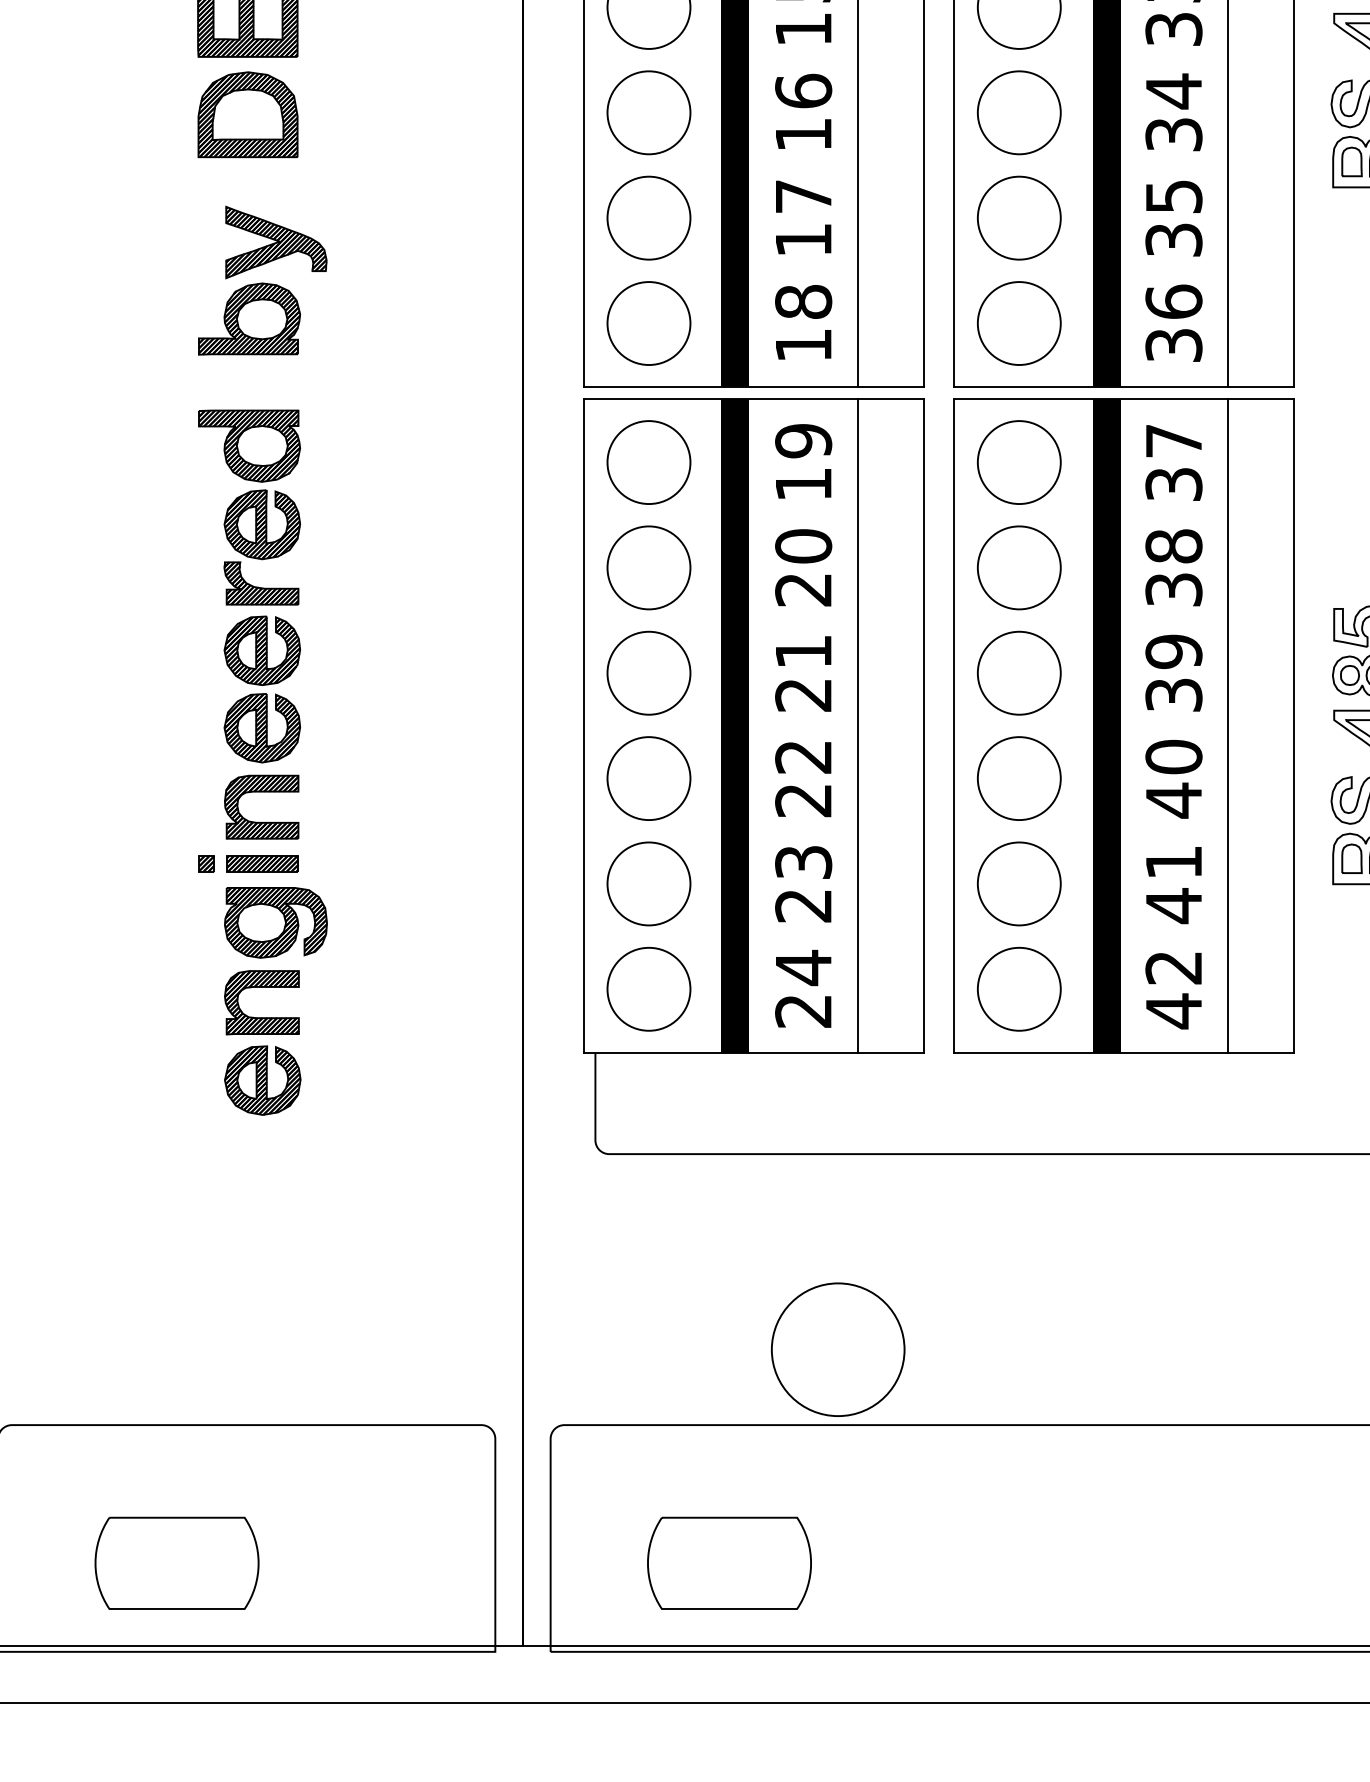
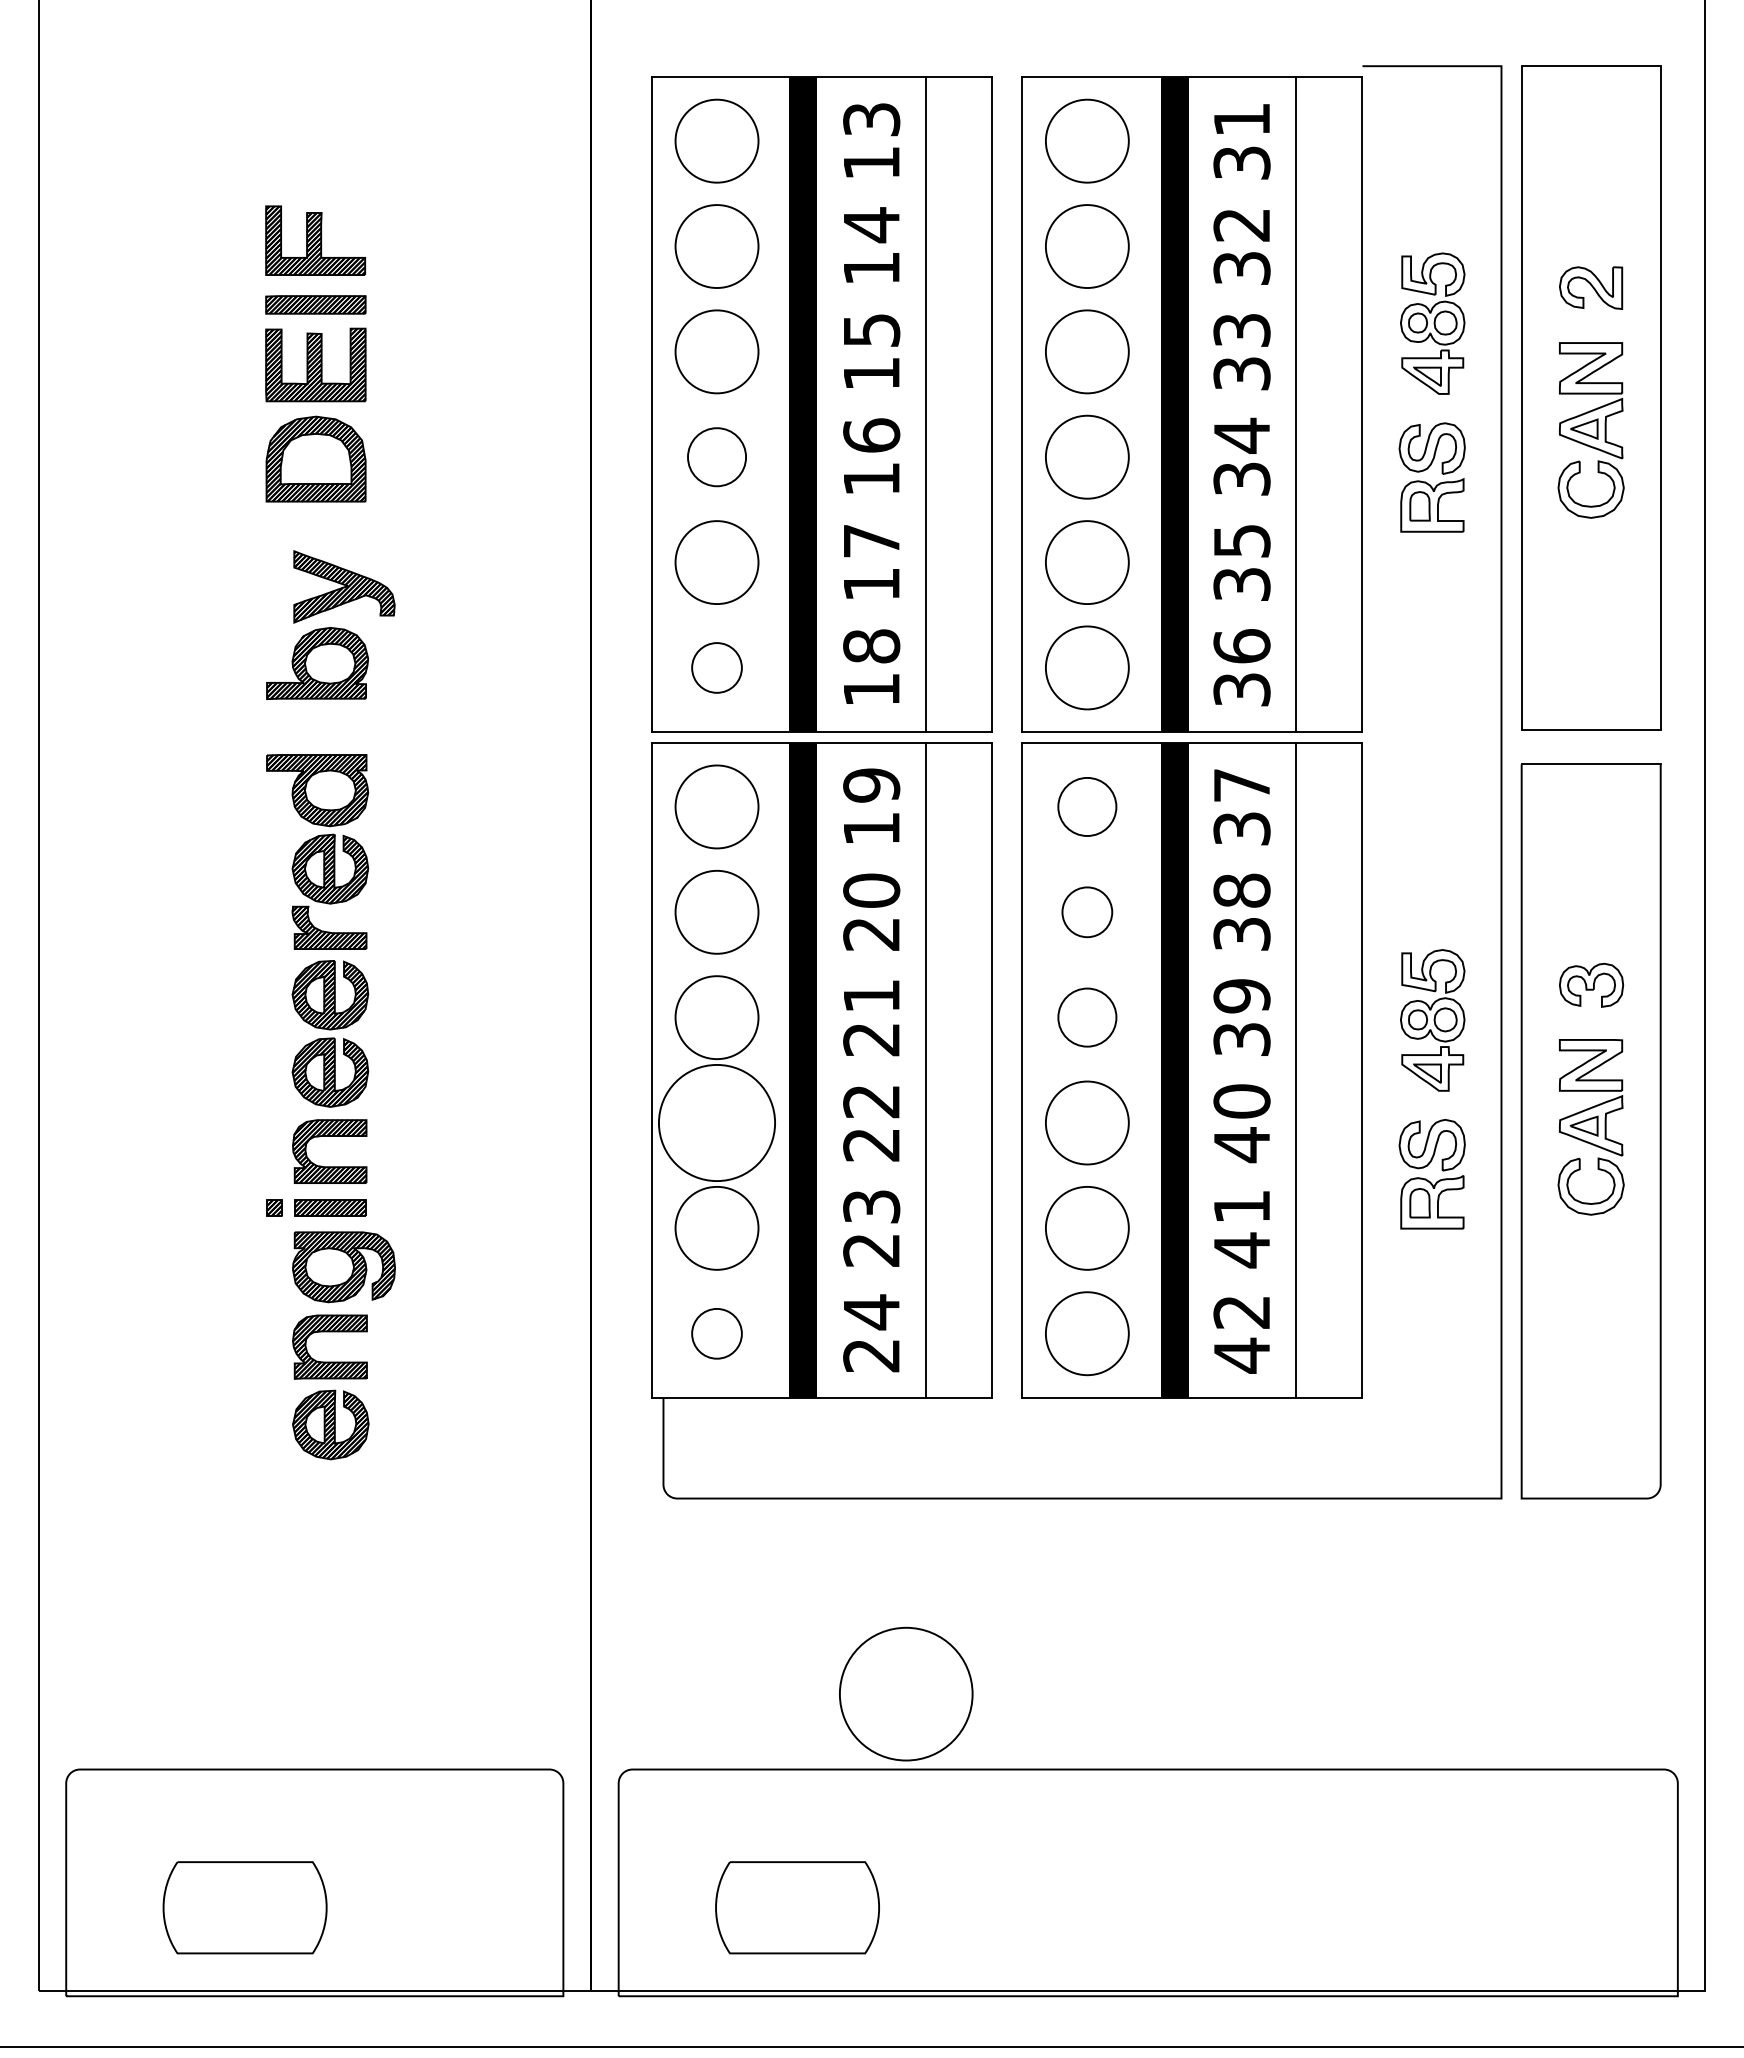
circle: (648, 112) -> (716, 456), size x0.7
circle: (648, 323) -> (716, 667), size x0.6
circle: (1018, 462) -> (1086, 806), size x0.7
circle: (1018, 567) -> (1086, 911), size x0.6
circle: (1019, 673) -> (1087, 1017), size x0.7
circle: (648, 778) -> (716, 1122), size x1.4
circle: (648, 989) -> (716, 1333), size x0.6

